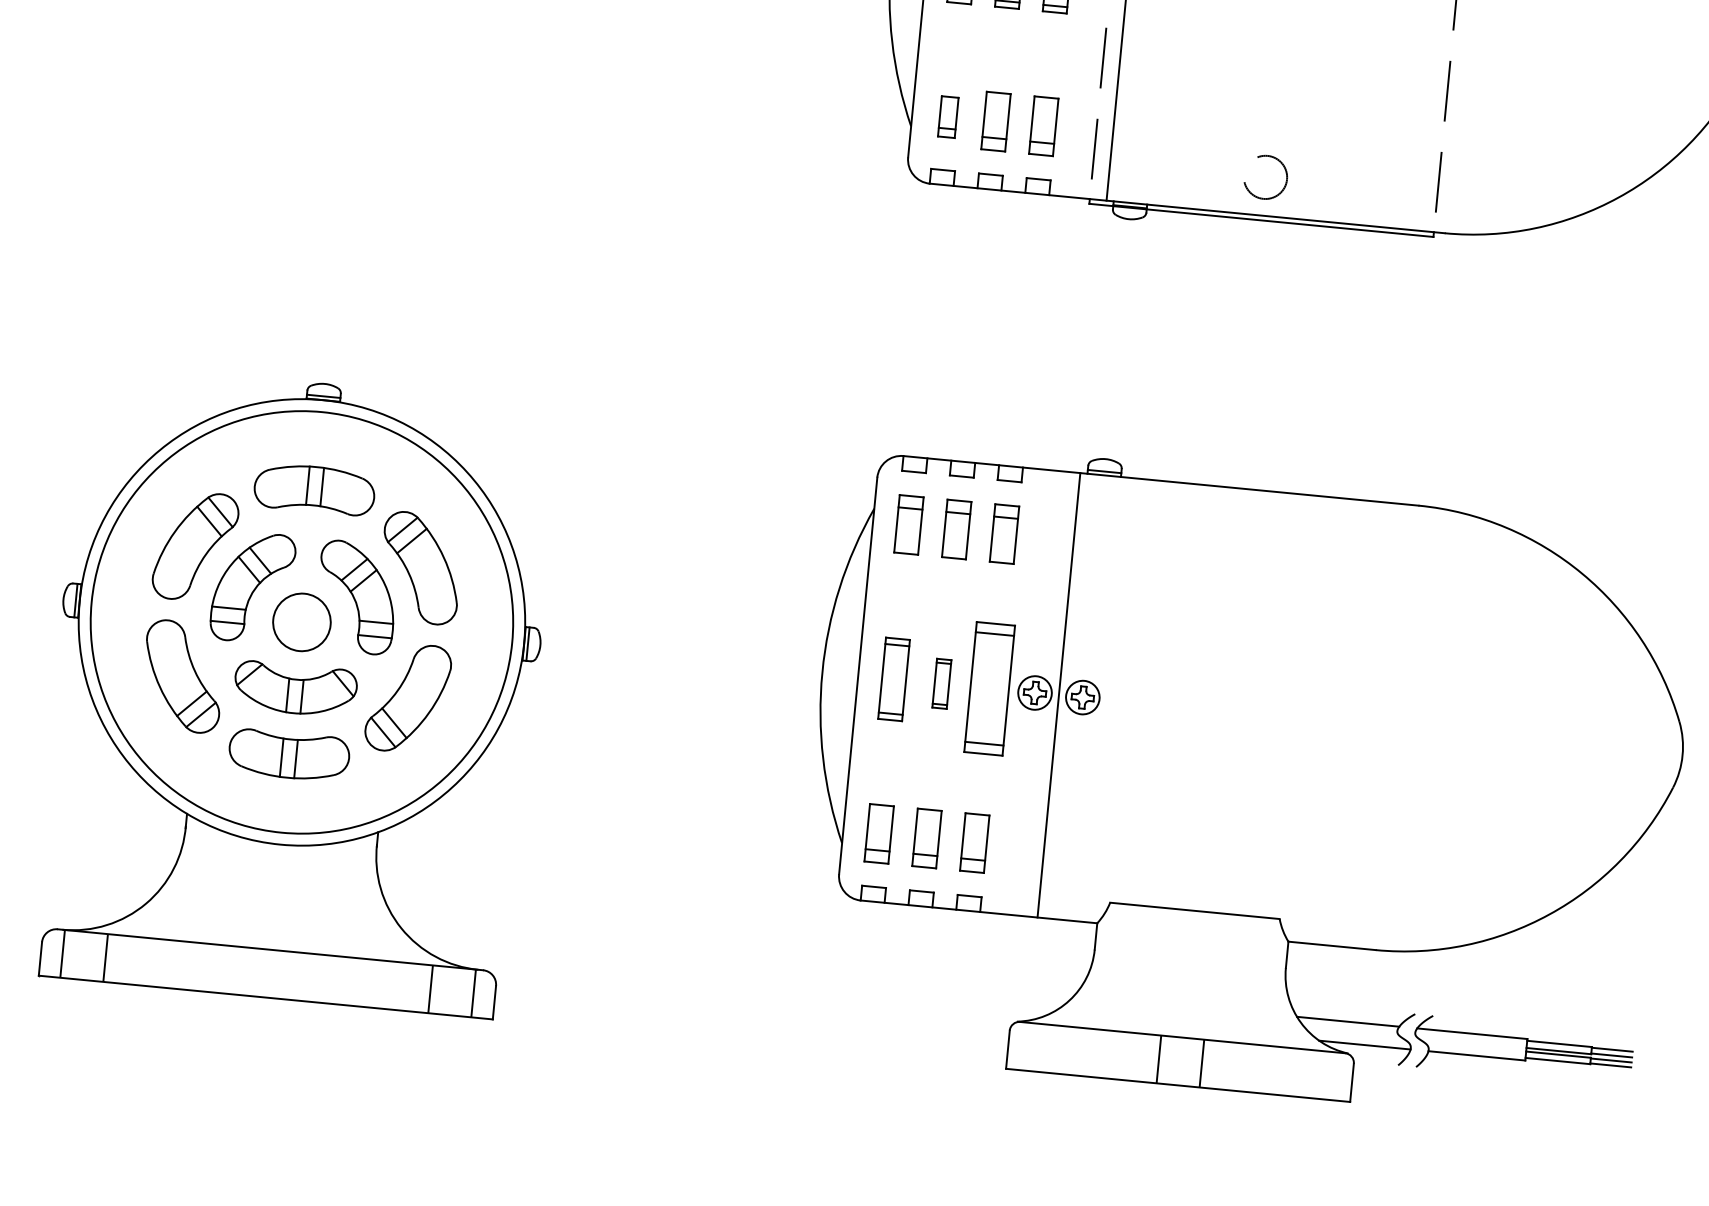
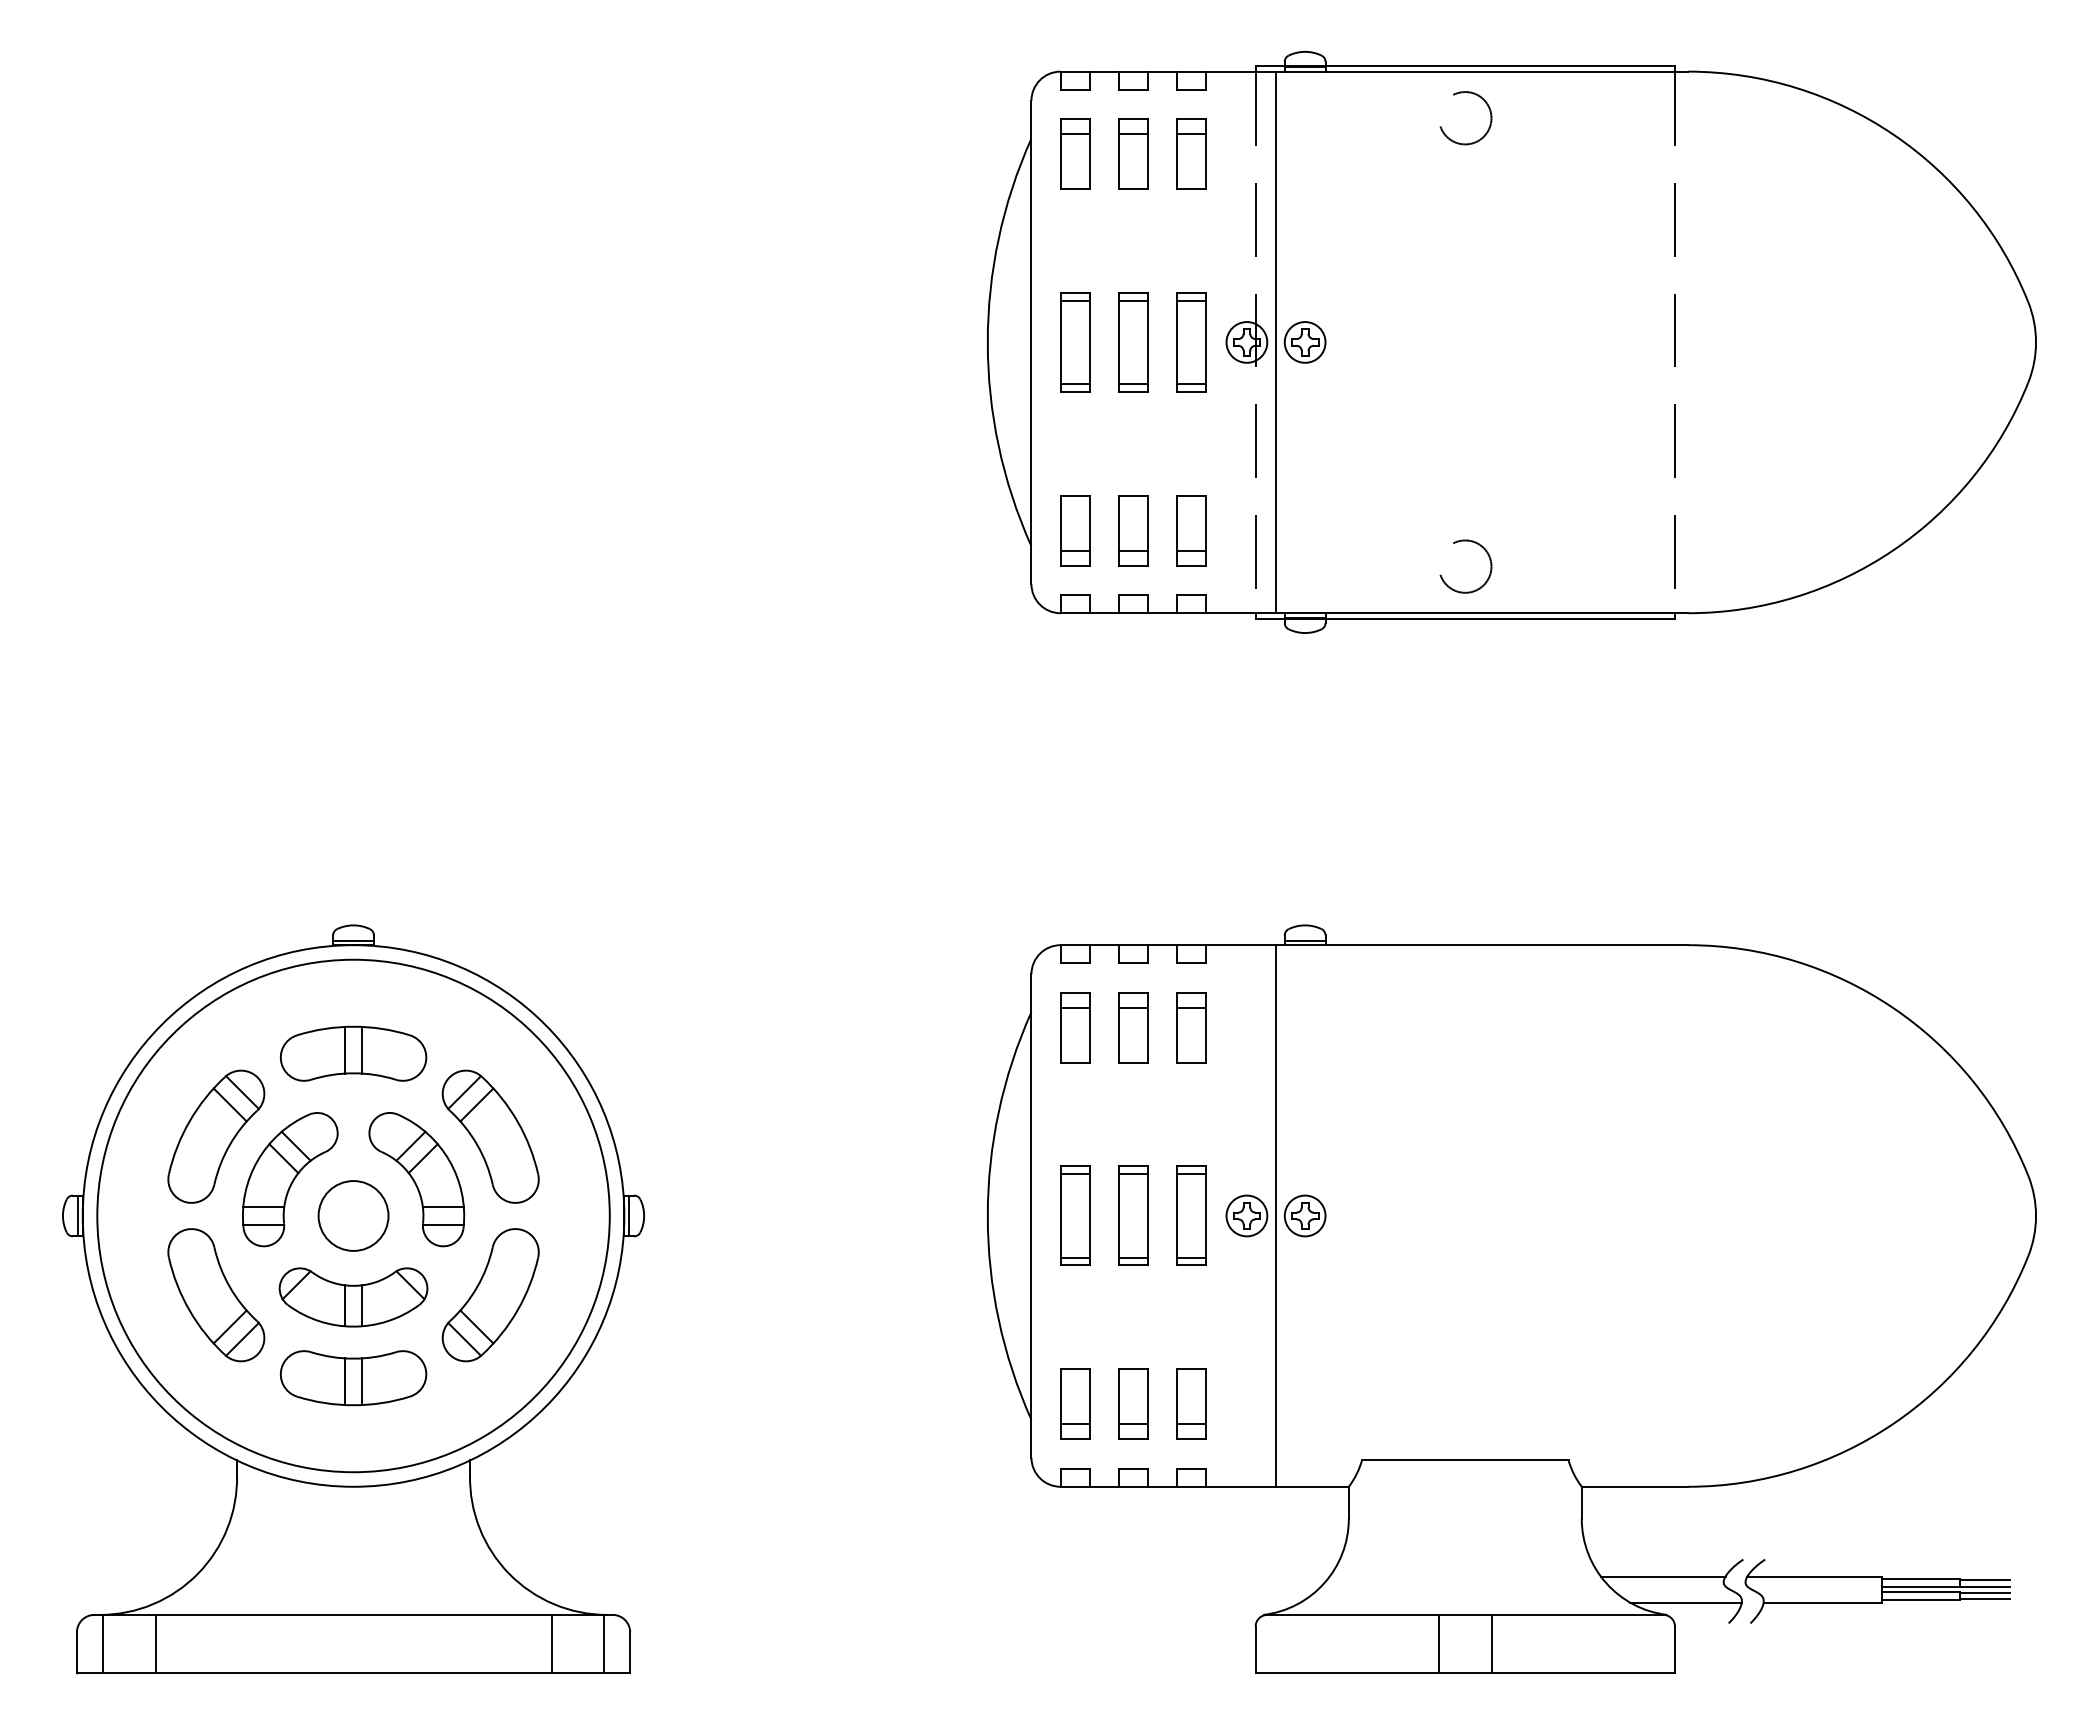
part: (948, 116) -> (1075, 530), size x1.43
part: (942, 683) -> (1133, 1215), size x1.67
part: (989, 688) -> (1191, 1215), size x0.62

